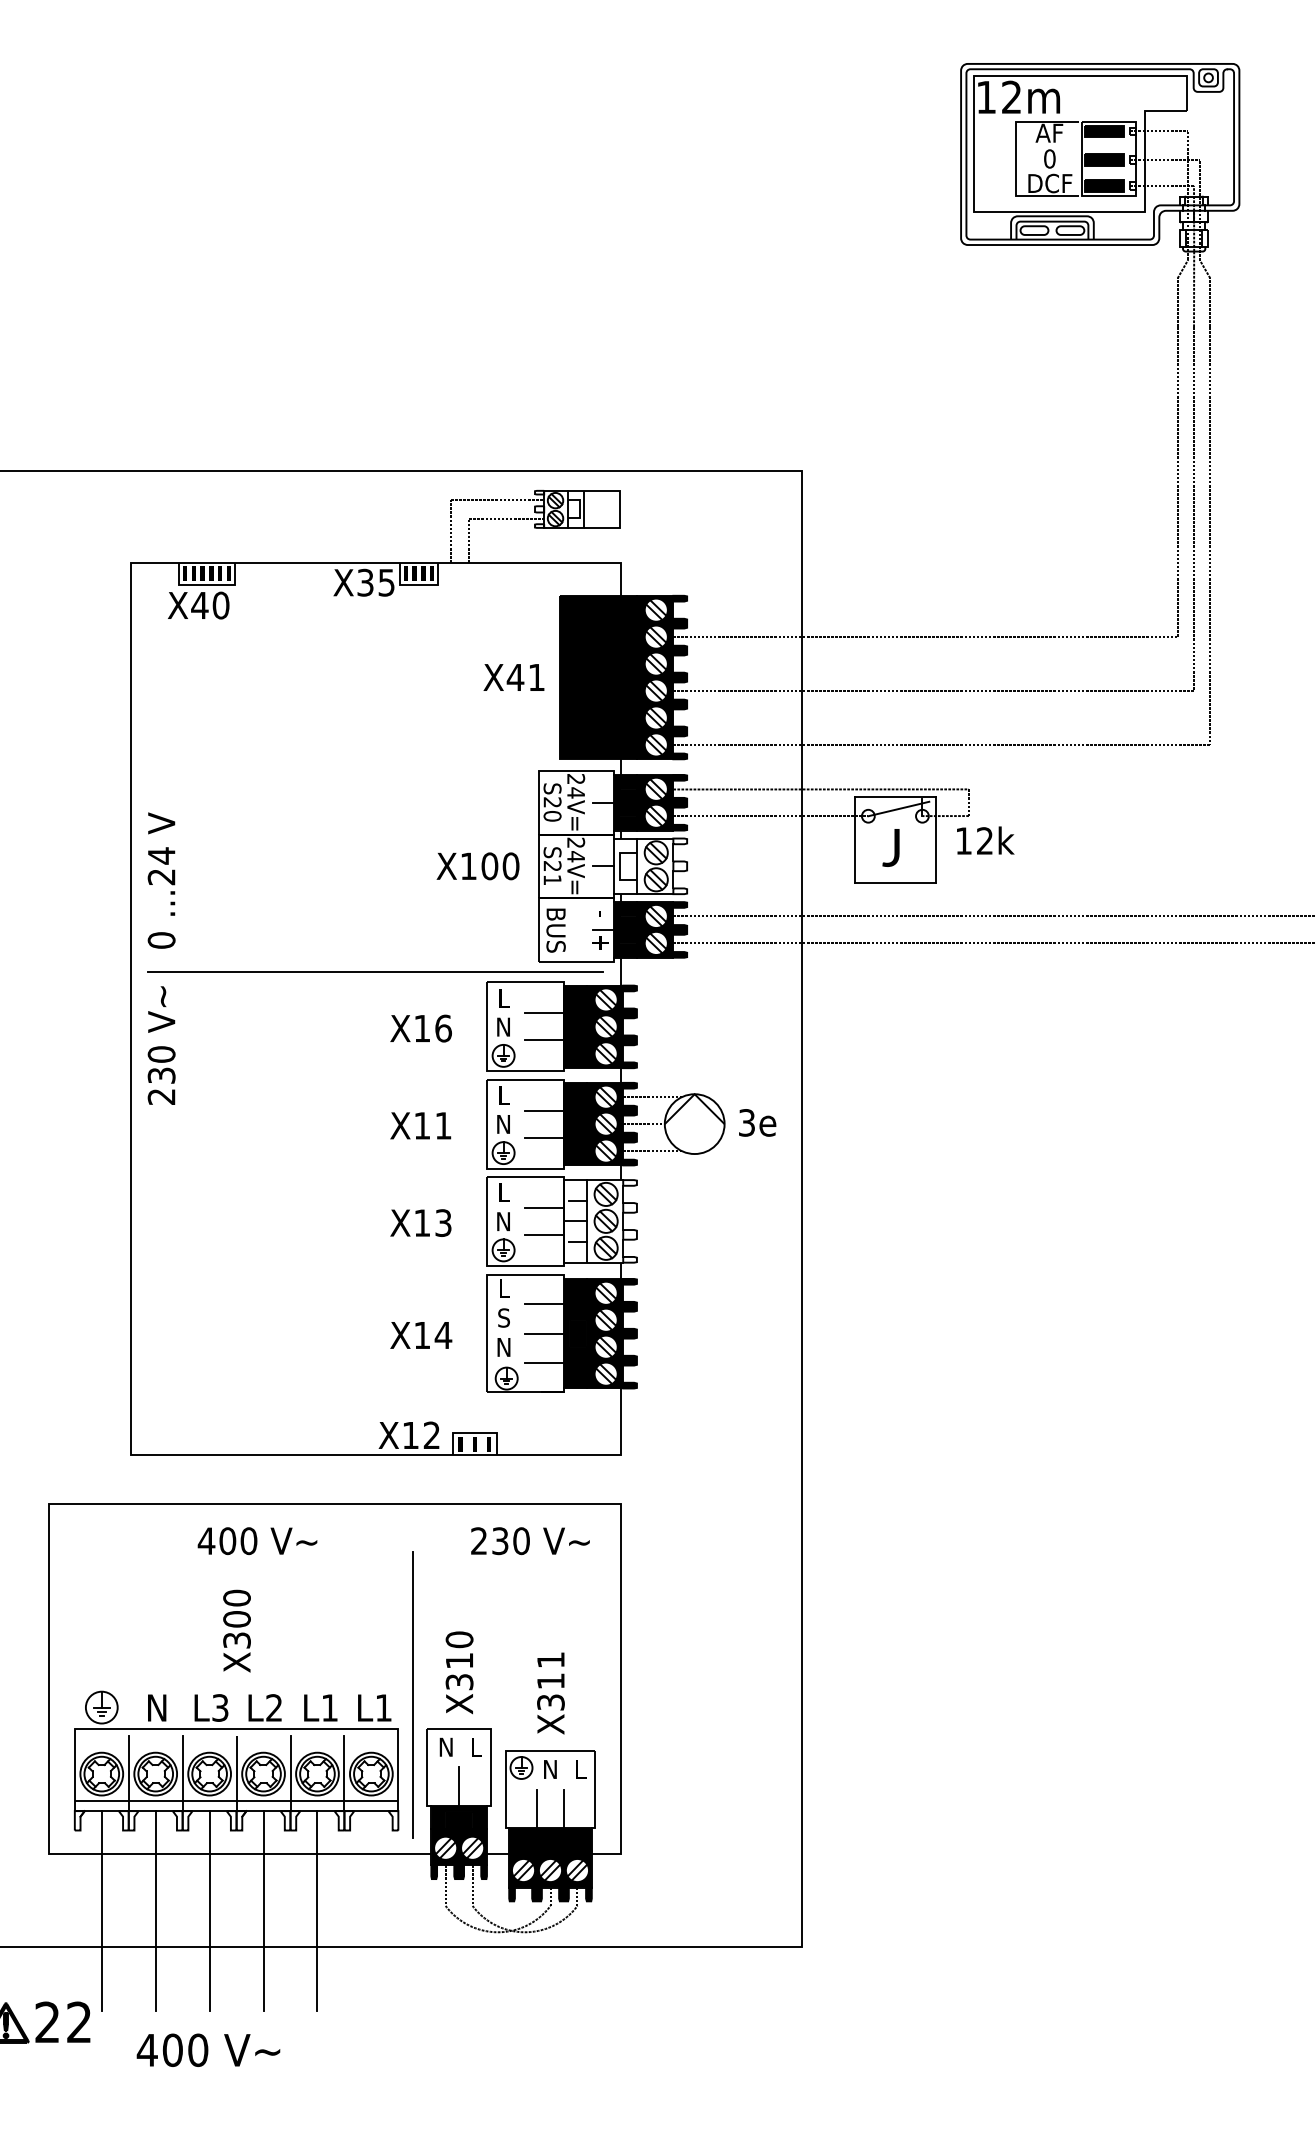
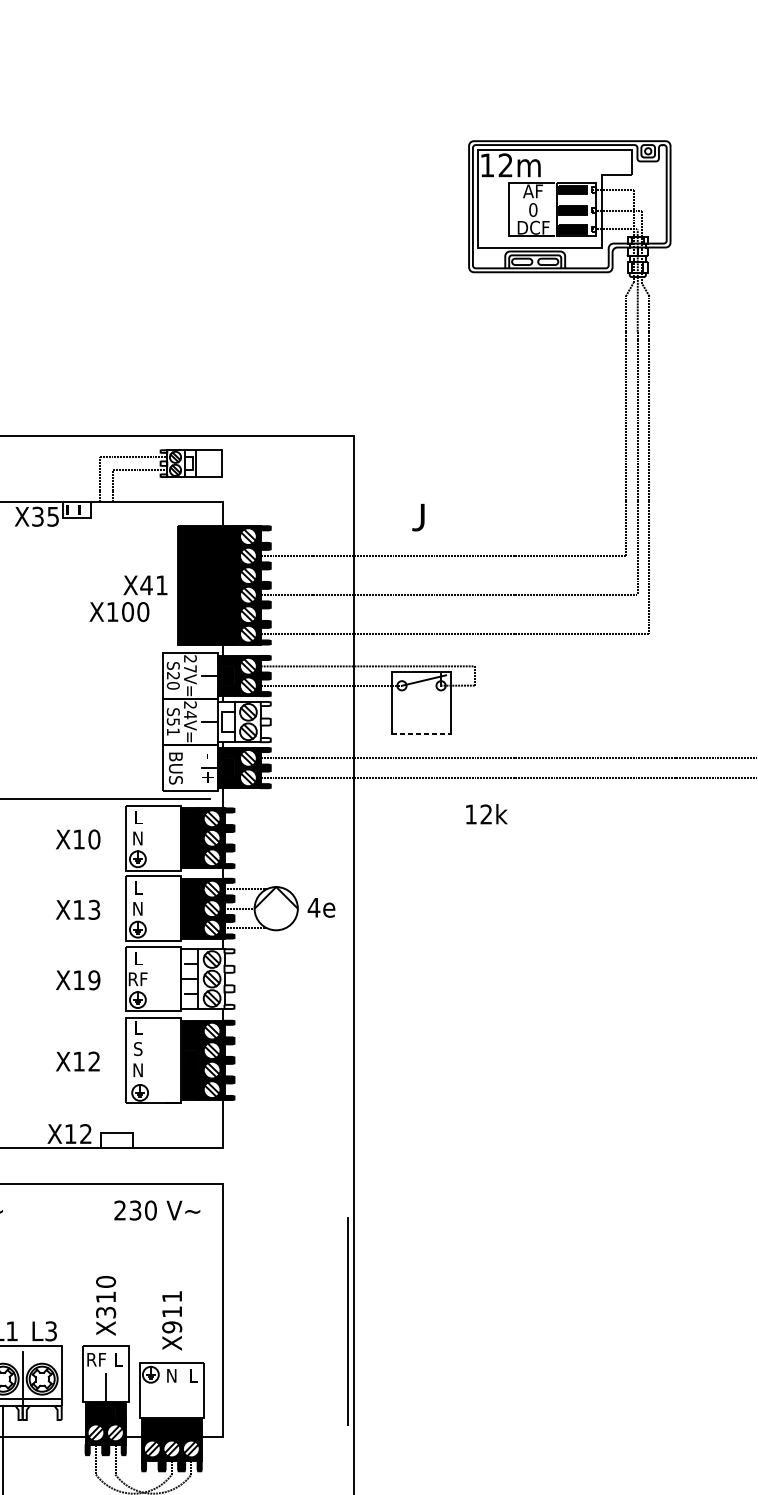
fill: (414, 573) -> (73, 510), removed
fill: (432, 573) -> (86, 510), removed
text: (575, 792) -> (189, 668), 24V= -> 27V=
text: (985, 840) -> (486, 814), moved
text: (890, 847) -> (417, 517), moved
text: (477, 866) -> (119, 612), moved
text: (552, 866) -> (173, 722), S21 -> S51
line: (895, 882) -> (421, 733), solid -> dashed
line: (544, 1013) -> (167, 828), removed
text: (443, 1028) -> (94, 839), X16 -> X10
line: (544, 1040) -> (167, 848), removed
line: (544, 1110) -> (167, 898), removed
text: (746, 1122) -> (313, 907), 3e -> 4e
text: (443, 1125) -> (94, 909), X11 -> X13
line: (544, 1137) -> (167, 918), removed
line: (544, 1207) -> (167, 969), removed
text: (503, 1221) -> (137, 979), N -> RF
text: (443, 1222) -> (94, 979), X13 -> X19
line: (544, 1234) -> (167, 988), removed
line: (544, 1304) -> (167, 1039), removed
line: (544, 1333) -> (167, 1060), removed
text: (443, 1334) -> (94, 1060), X14 -> X12
line: (544, 1363) -> (167, 1081), removed
fill: (460, 1444) -> (106, 1140), removed
fill: (474, 1444) -> (116, 1140), removed
fill: (489, 1444) -> (127, 1140), removed
line: (412, 1694) -> (347, 1321), moved
text: (550, 1702) -> (171, 1327), X311 -> X911
text: (383, 1707) -> (50, 1330), L1 -> L3
text: (446, 1746) -> (96, 1359), N -> RF
line: (537, 1808) -> (162, 1404), removed
line: (563, 1808) -> (181, 1404), removed

